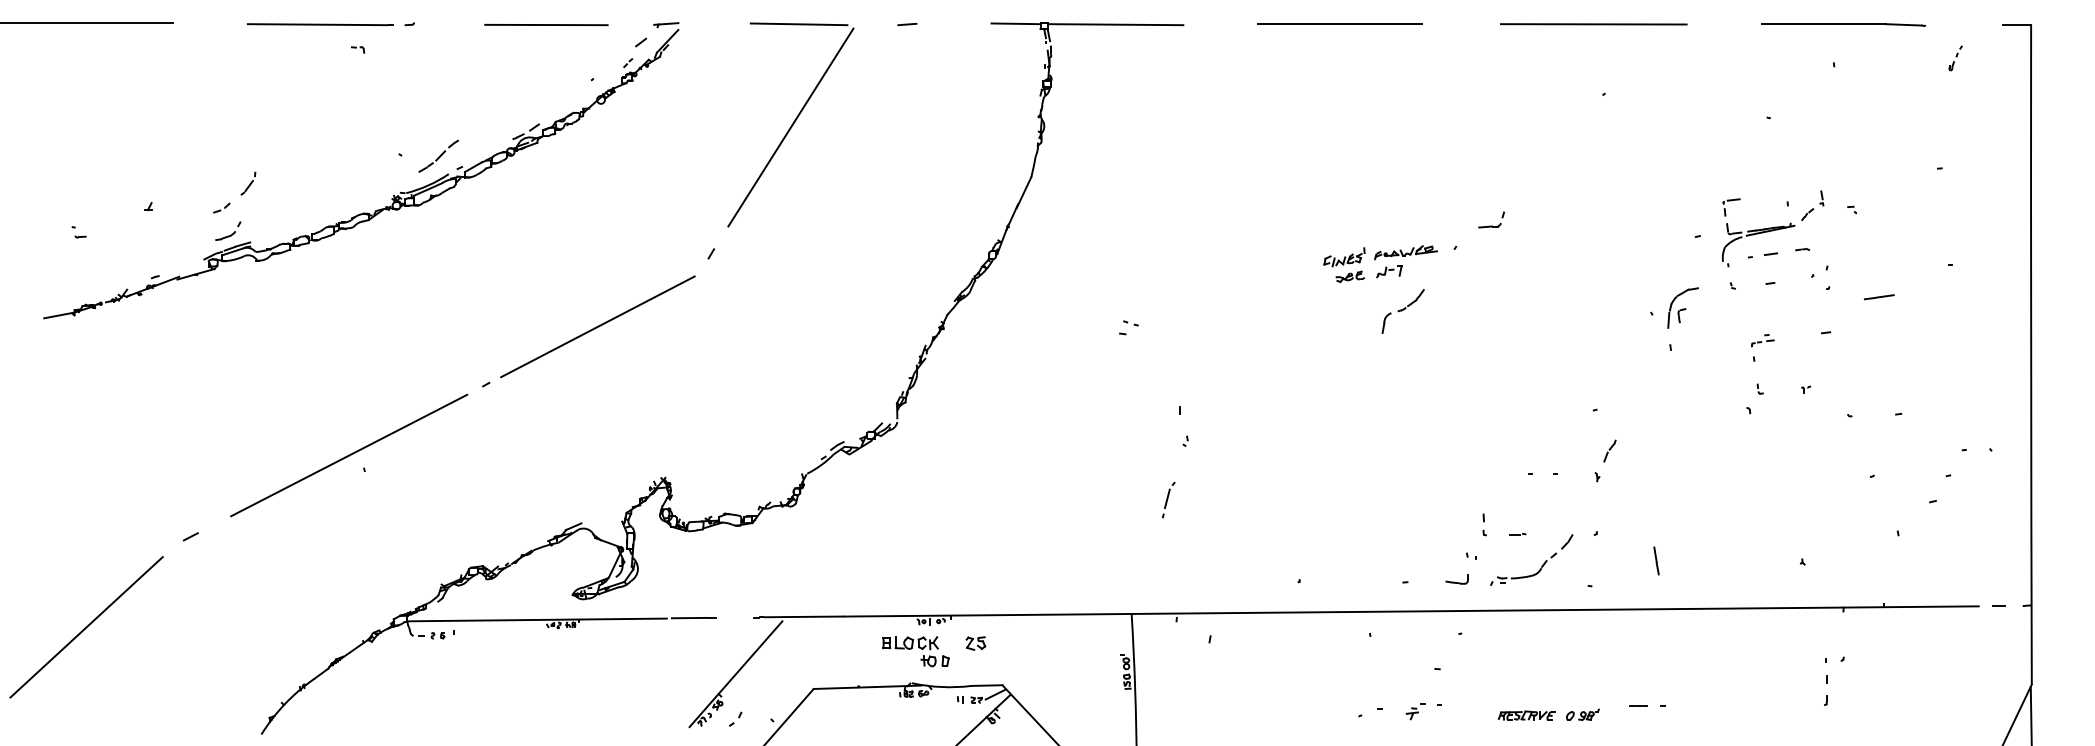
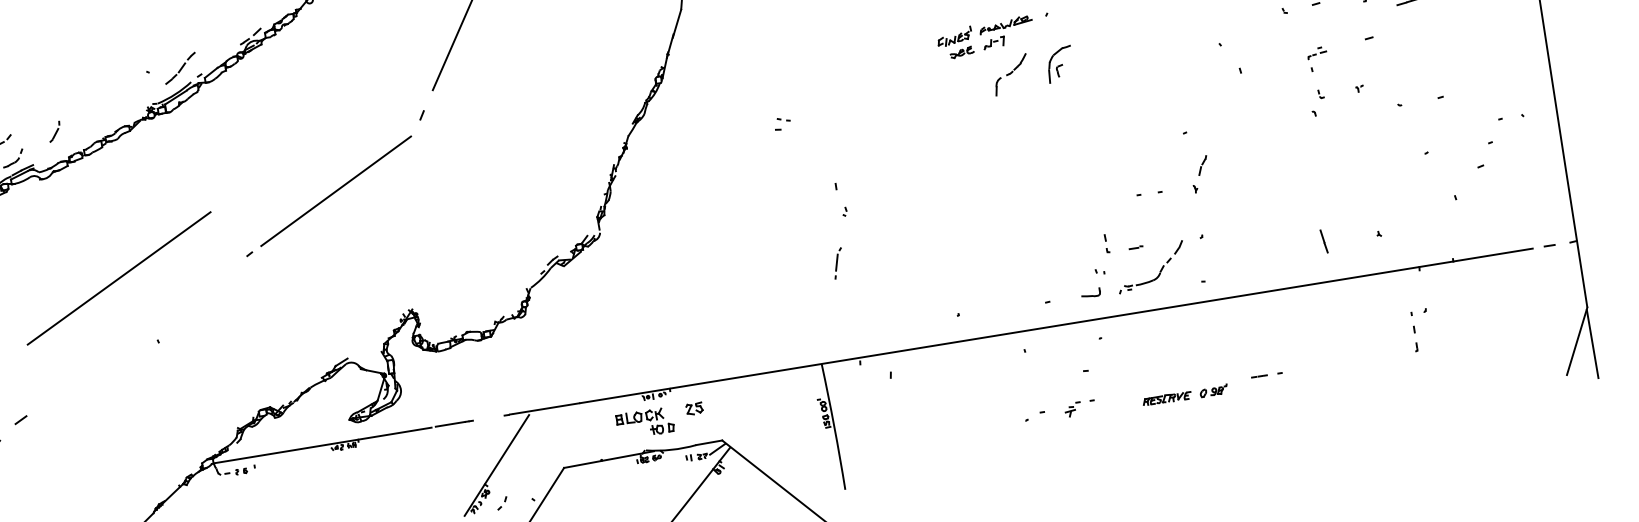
part: (248, 183) -> (54, 131), moved
part: (1682, 307) -> (1059, 63), moved
line: (349, 455) -> (119, 278), moved
line: (1656, 560) -> (1324, 241), moved

